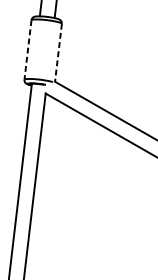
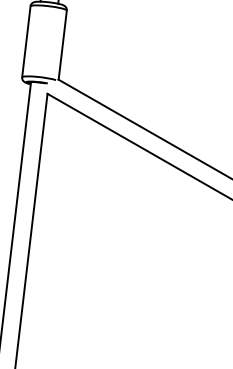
line: (28, 49) -> (26, 41), dashed -> solid
line: (58, 53) -> (62, 45), dashed -> solid

